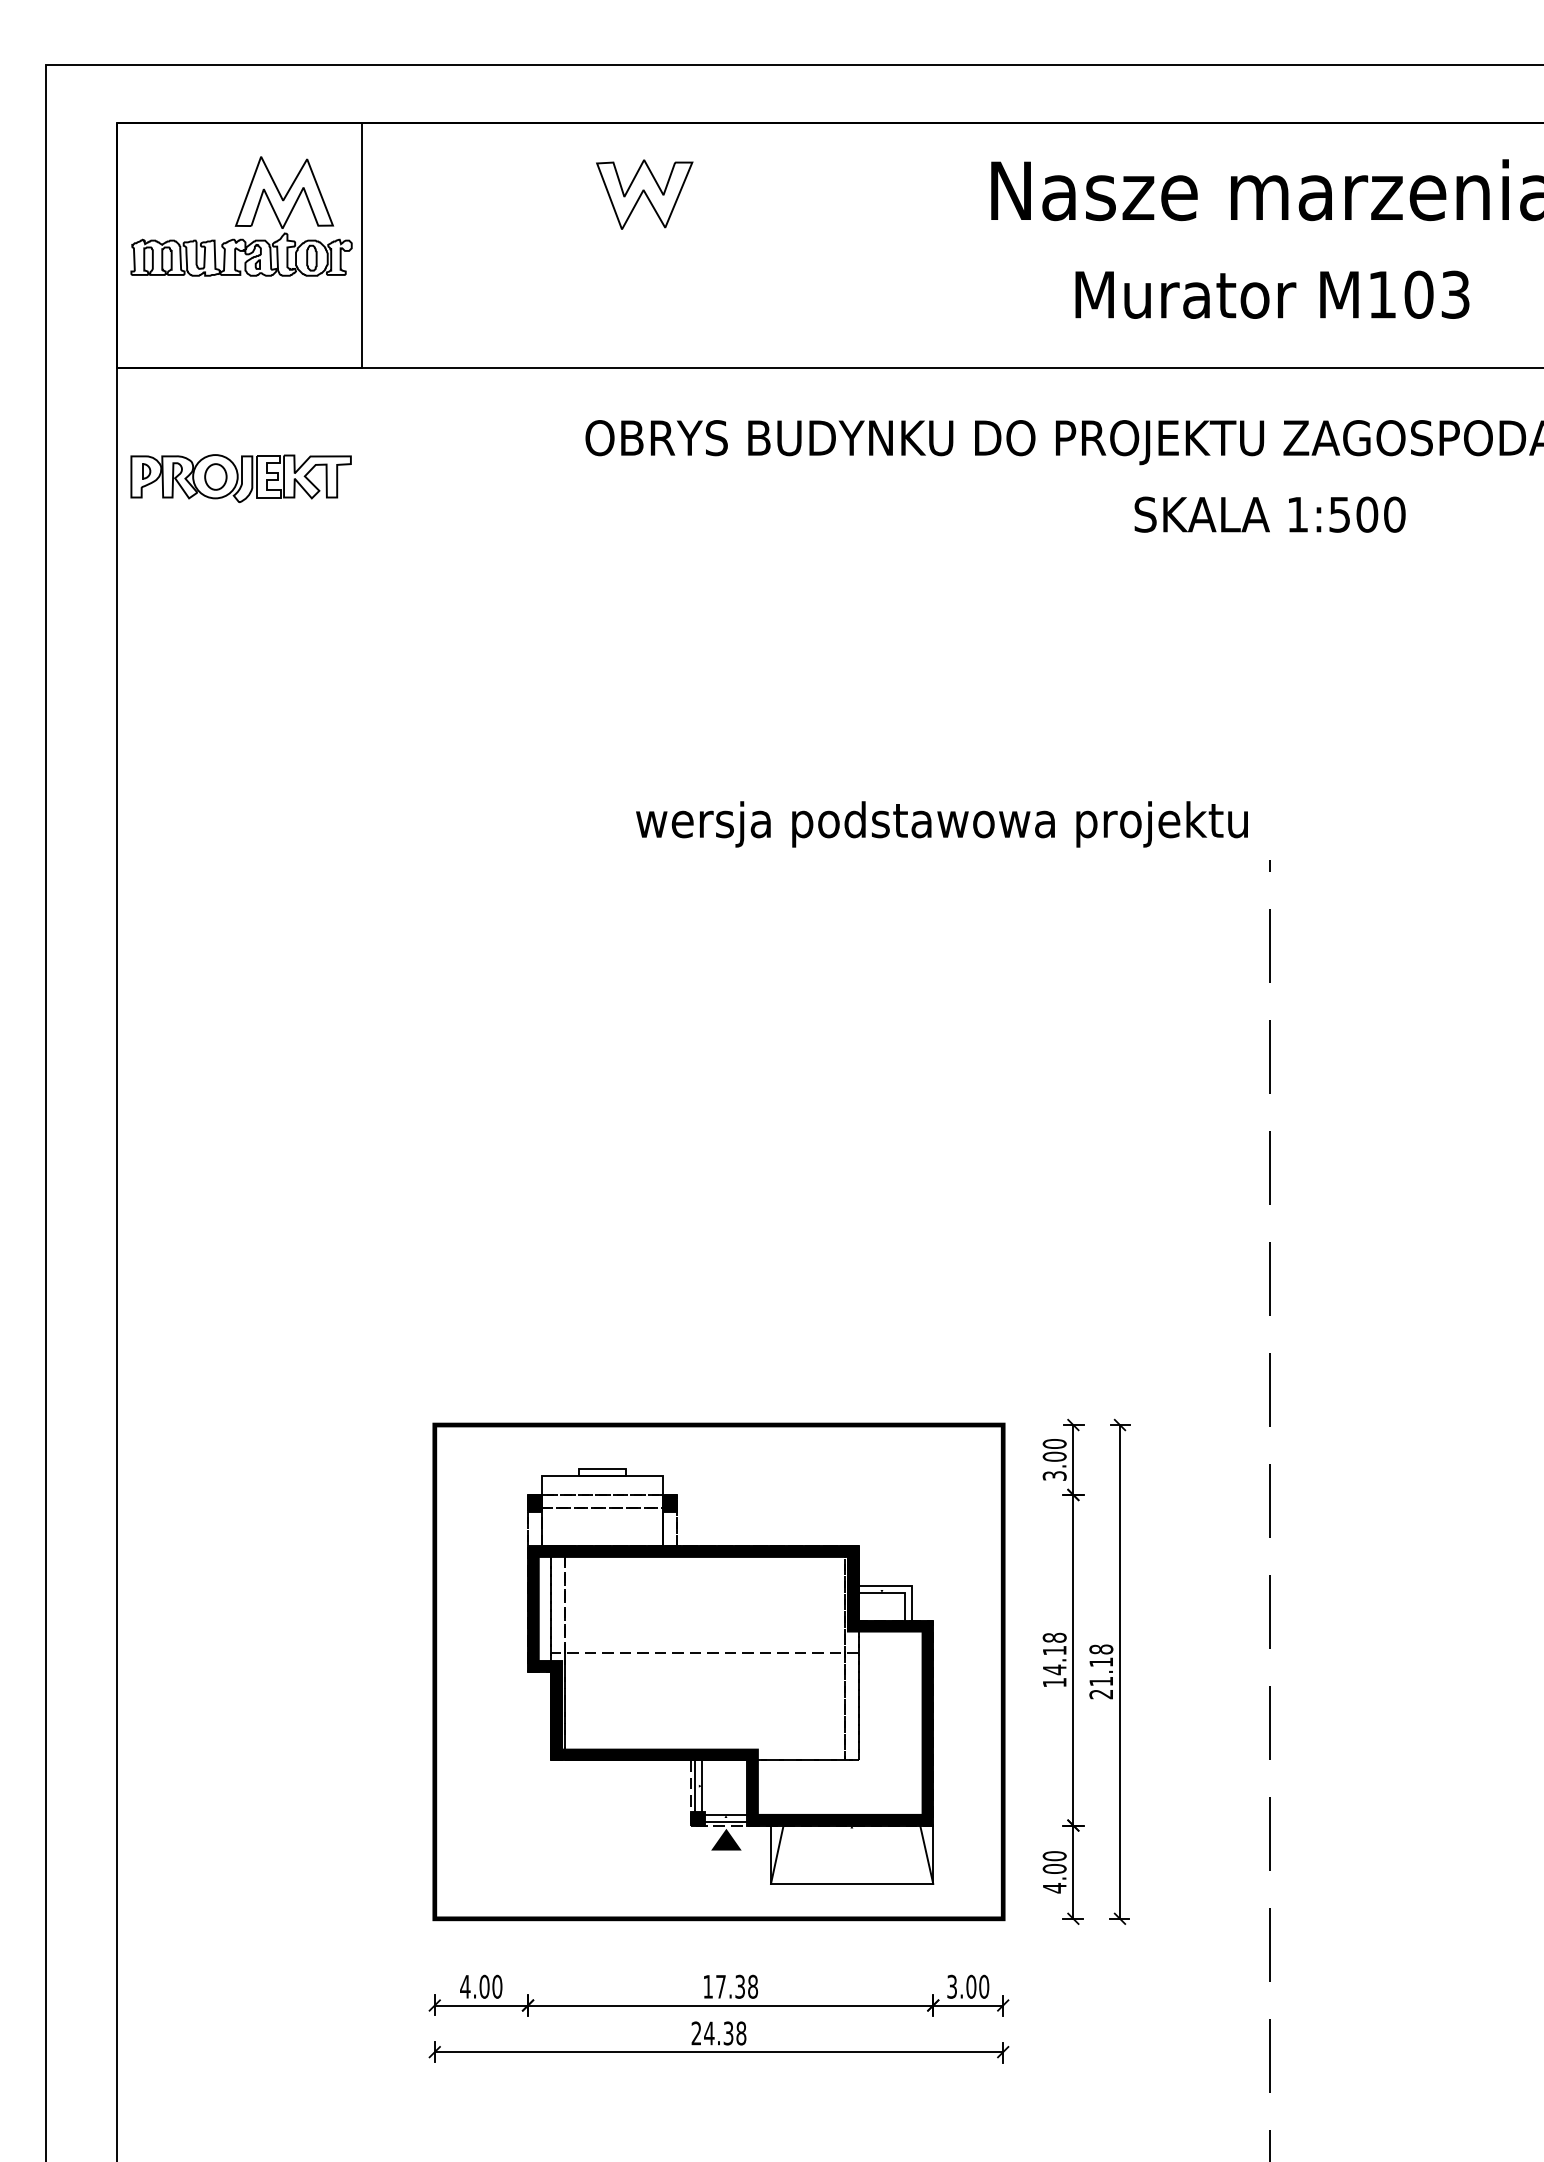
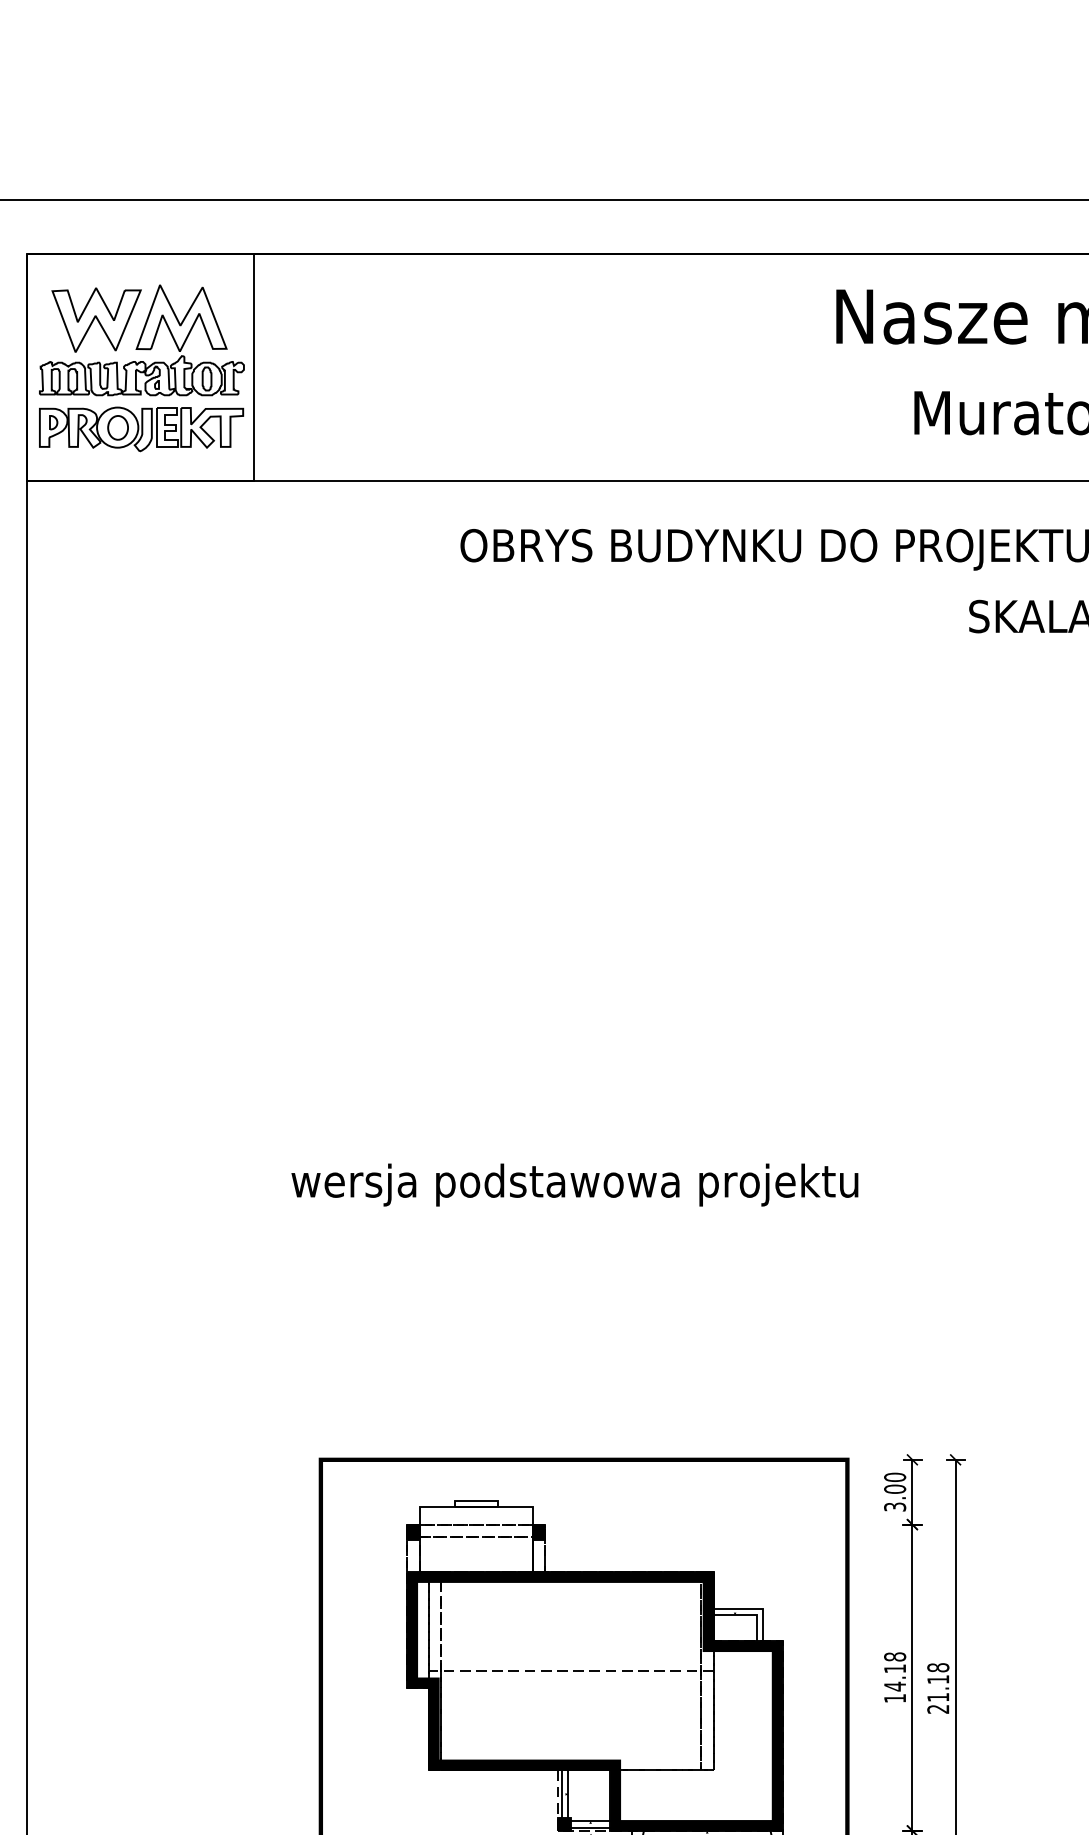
part: (644, 194) -> (96, 319), moved
part: (240, 478) -> (140, 429), moved
text: (941, 824) -> (574, 1185), moved

